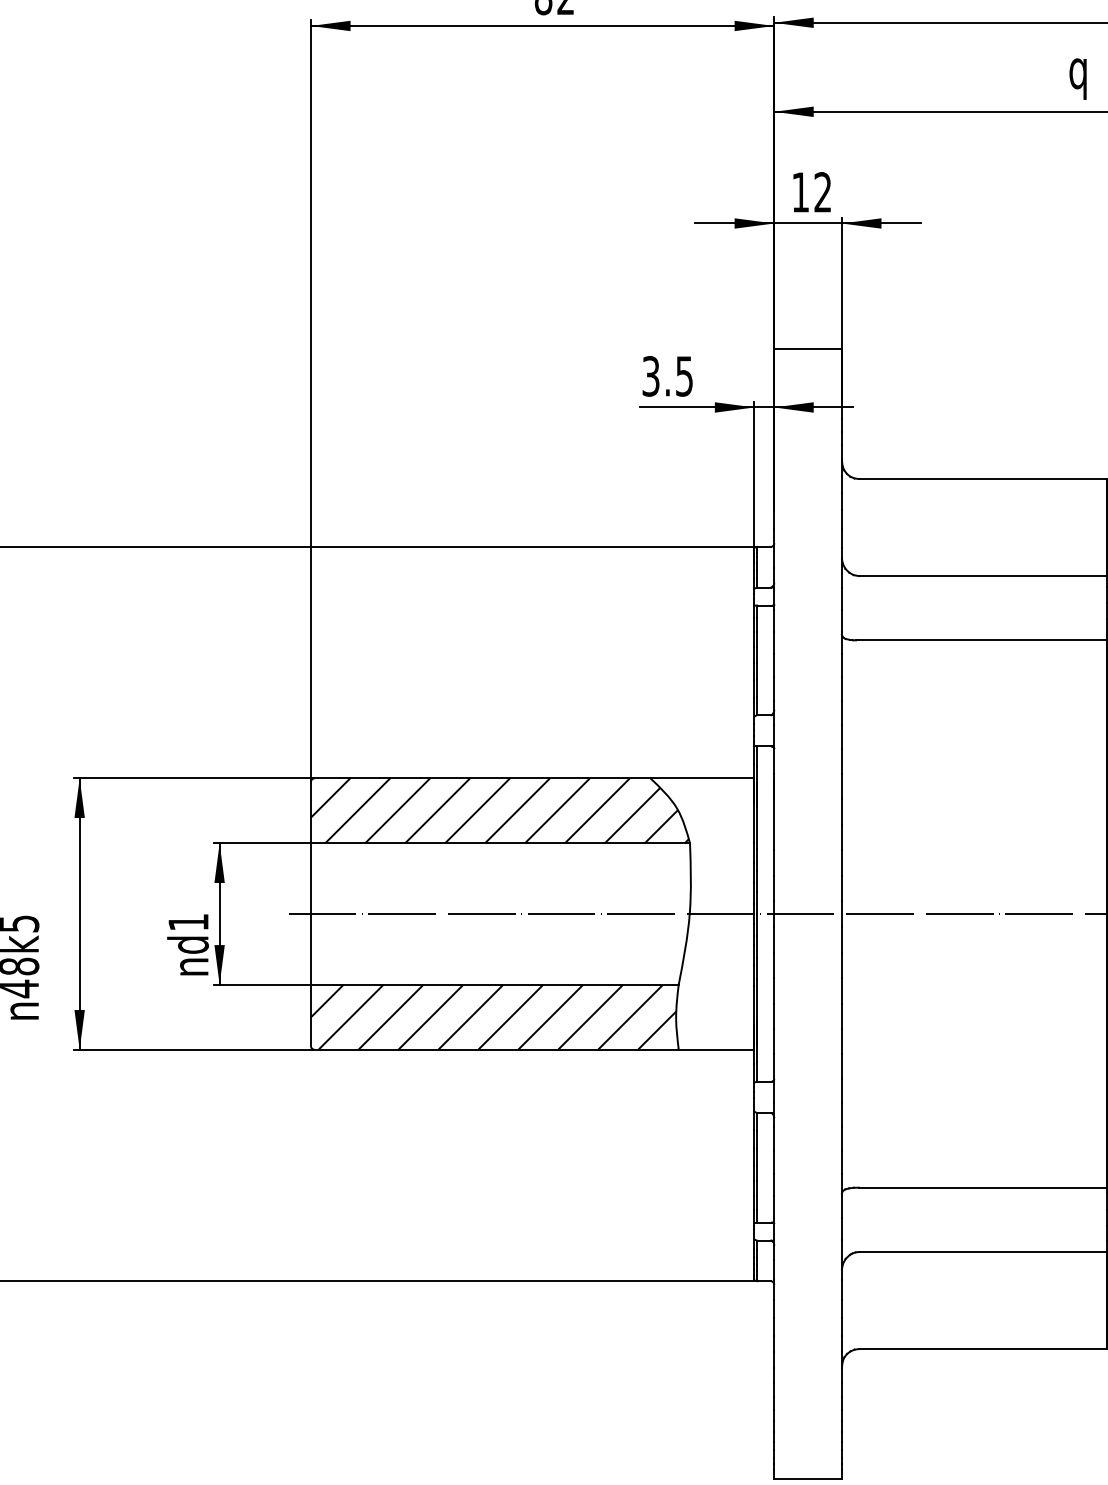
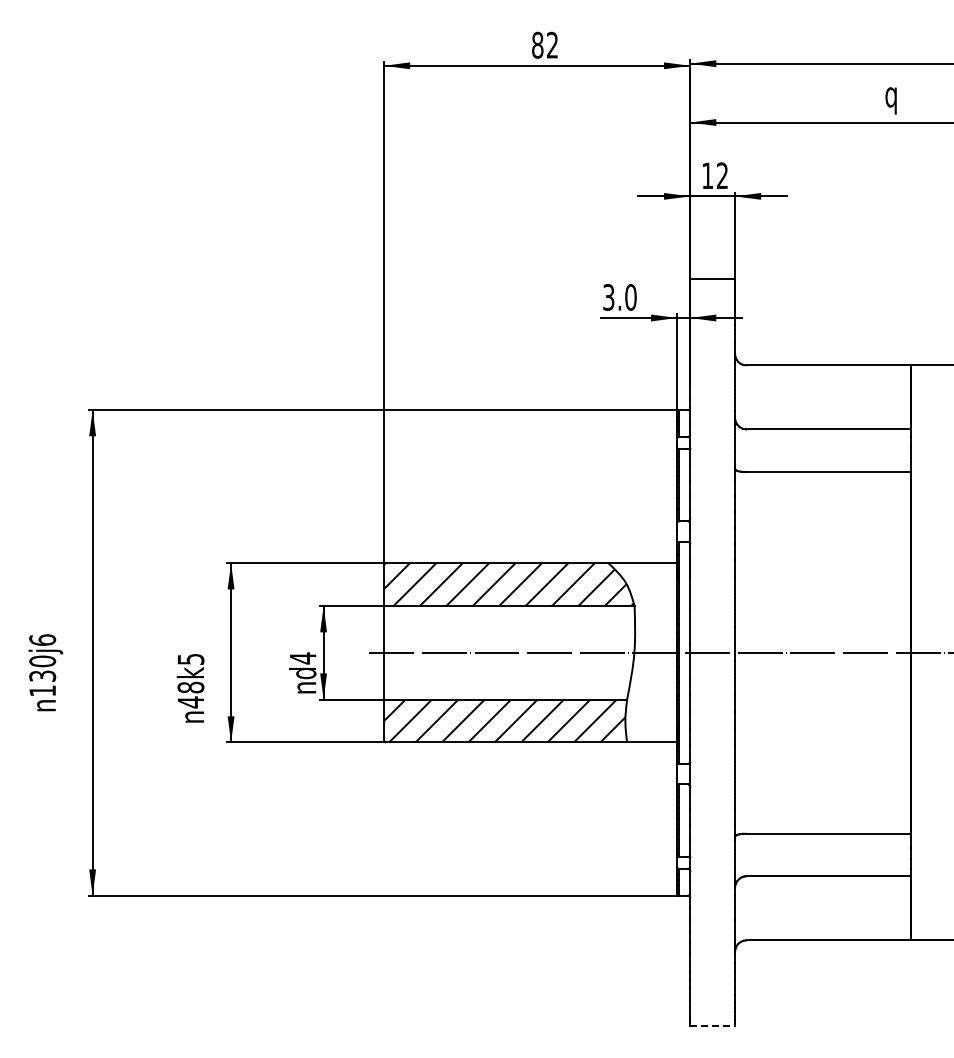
text: (683, 376) -> (630, 297), 3.5 -> 3.0
text: (189, 922) -> (303, 658), d1 -> d4
line: (809, 1479) -> (713, 1026), solid -> dashed

